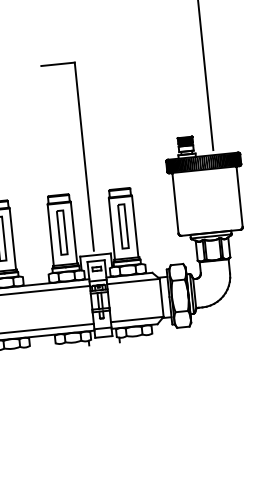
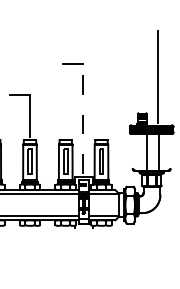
line: (83, 157) -> (82, 119), solid -> dashed
line: (239, 195) -> (159, 150), moved
line: (174, 201) -> (146, 150), moved

